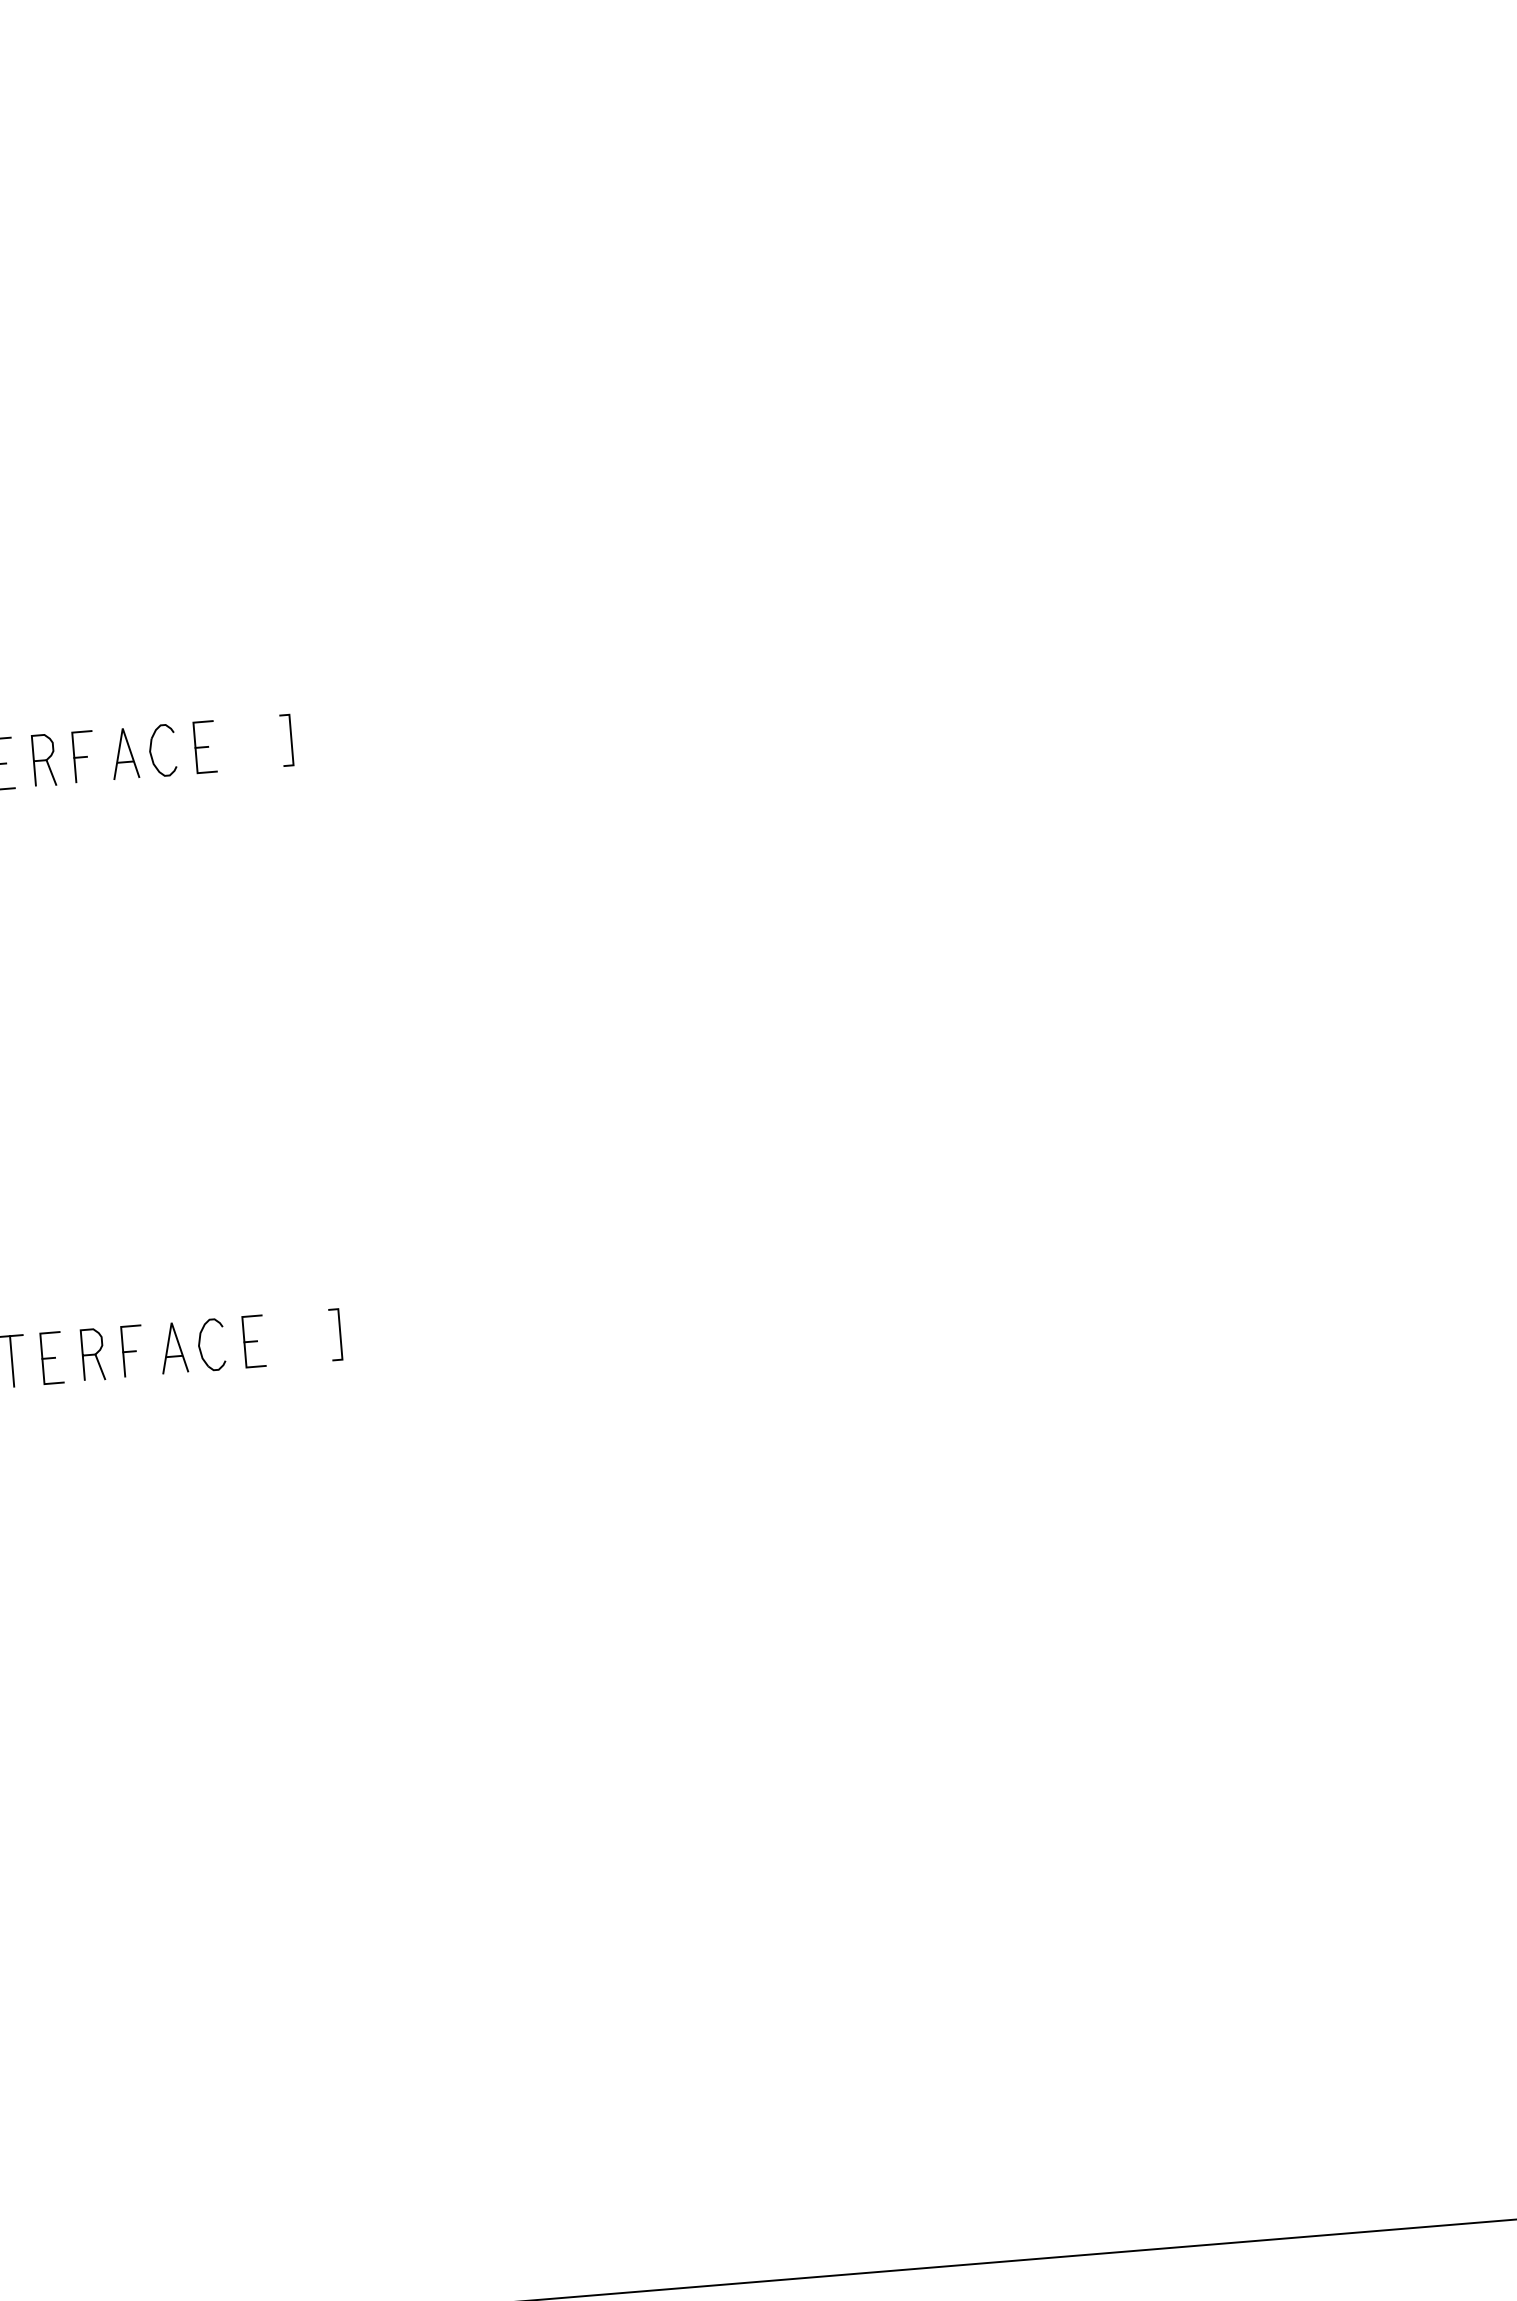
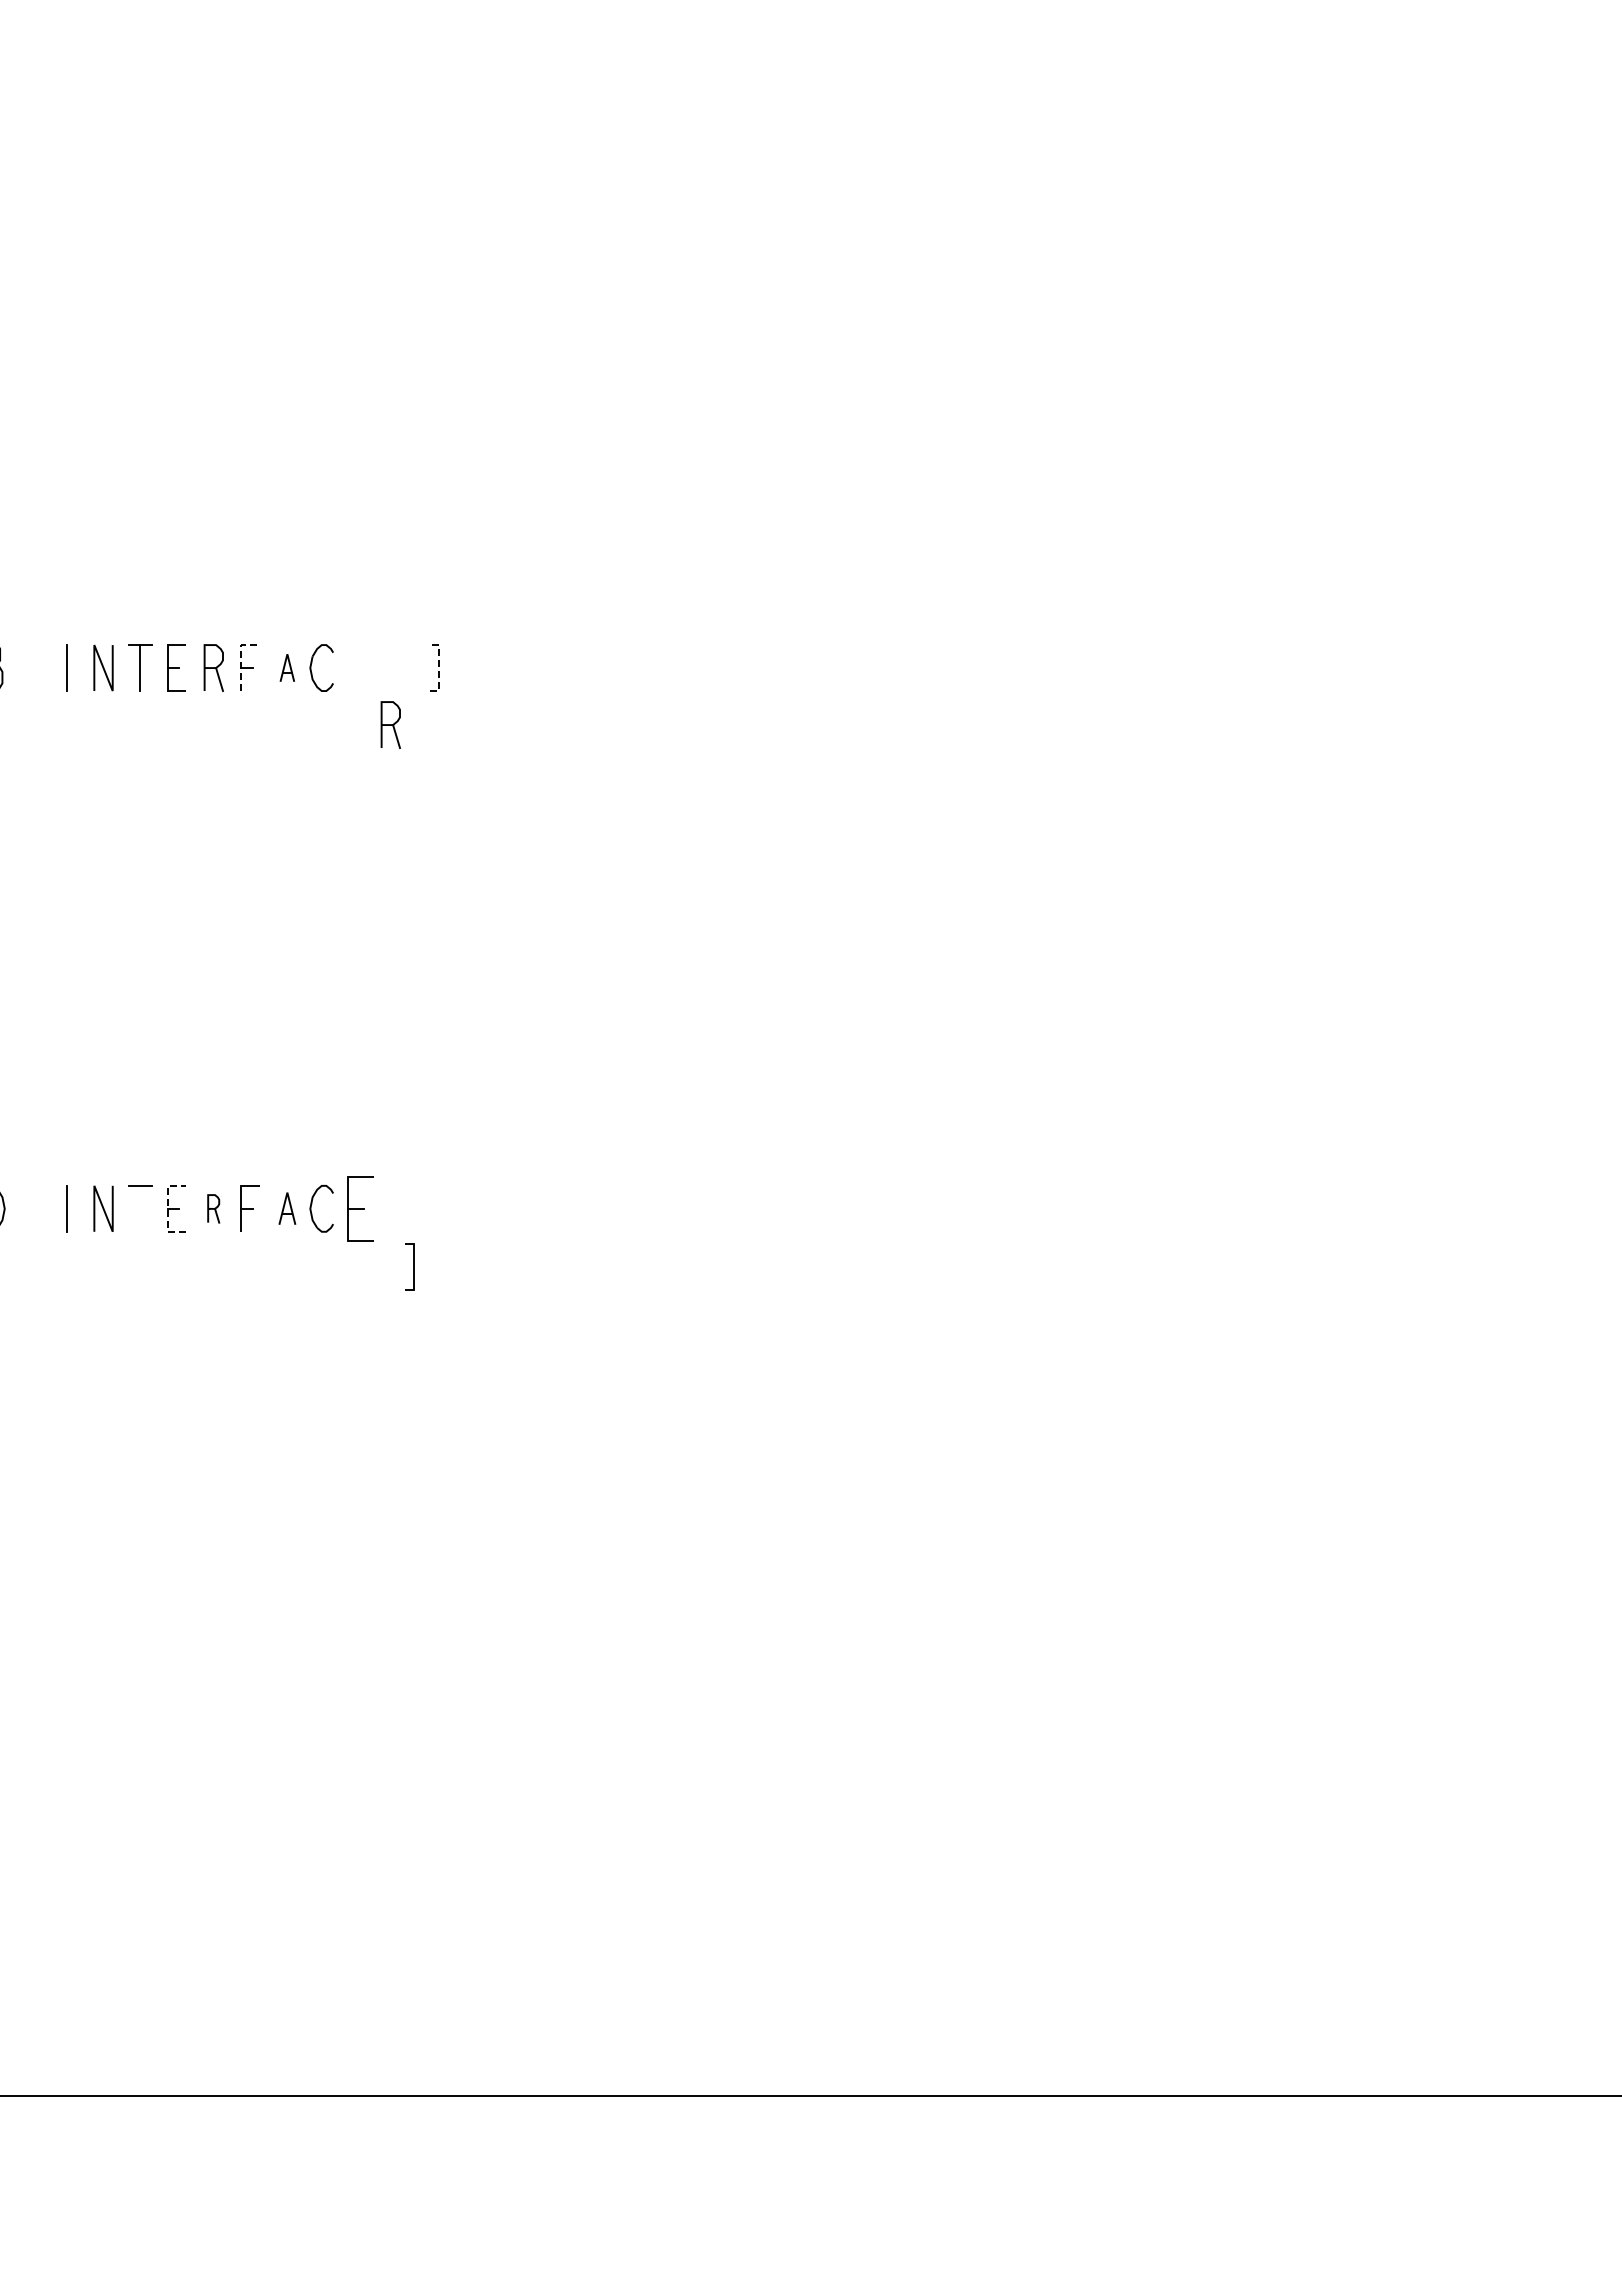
line: (291, 740) -> (438, 668), solid -> dashed
part: (205, 746) -> (360, 667), removed
line: (73, 747) -> (241, 658), solid -> dashed
part: (124, 753) -> (287, 667), size x0.6
part: (243, 806) -> (390, 724), added
line: (339, 1334) -> (413, 1266), moved
part: (254, 1341) -> (360, 1208), size x1.4
part: (173, 1347) -> (287, 1208), size x0.7
part: (92, 1354) -> (213, 1208), size x0.6
line: (41, 1358) -> (167, 1208), solid -> dashed
line: (12, 1361) -> (140, 1208), removed

